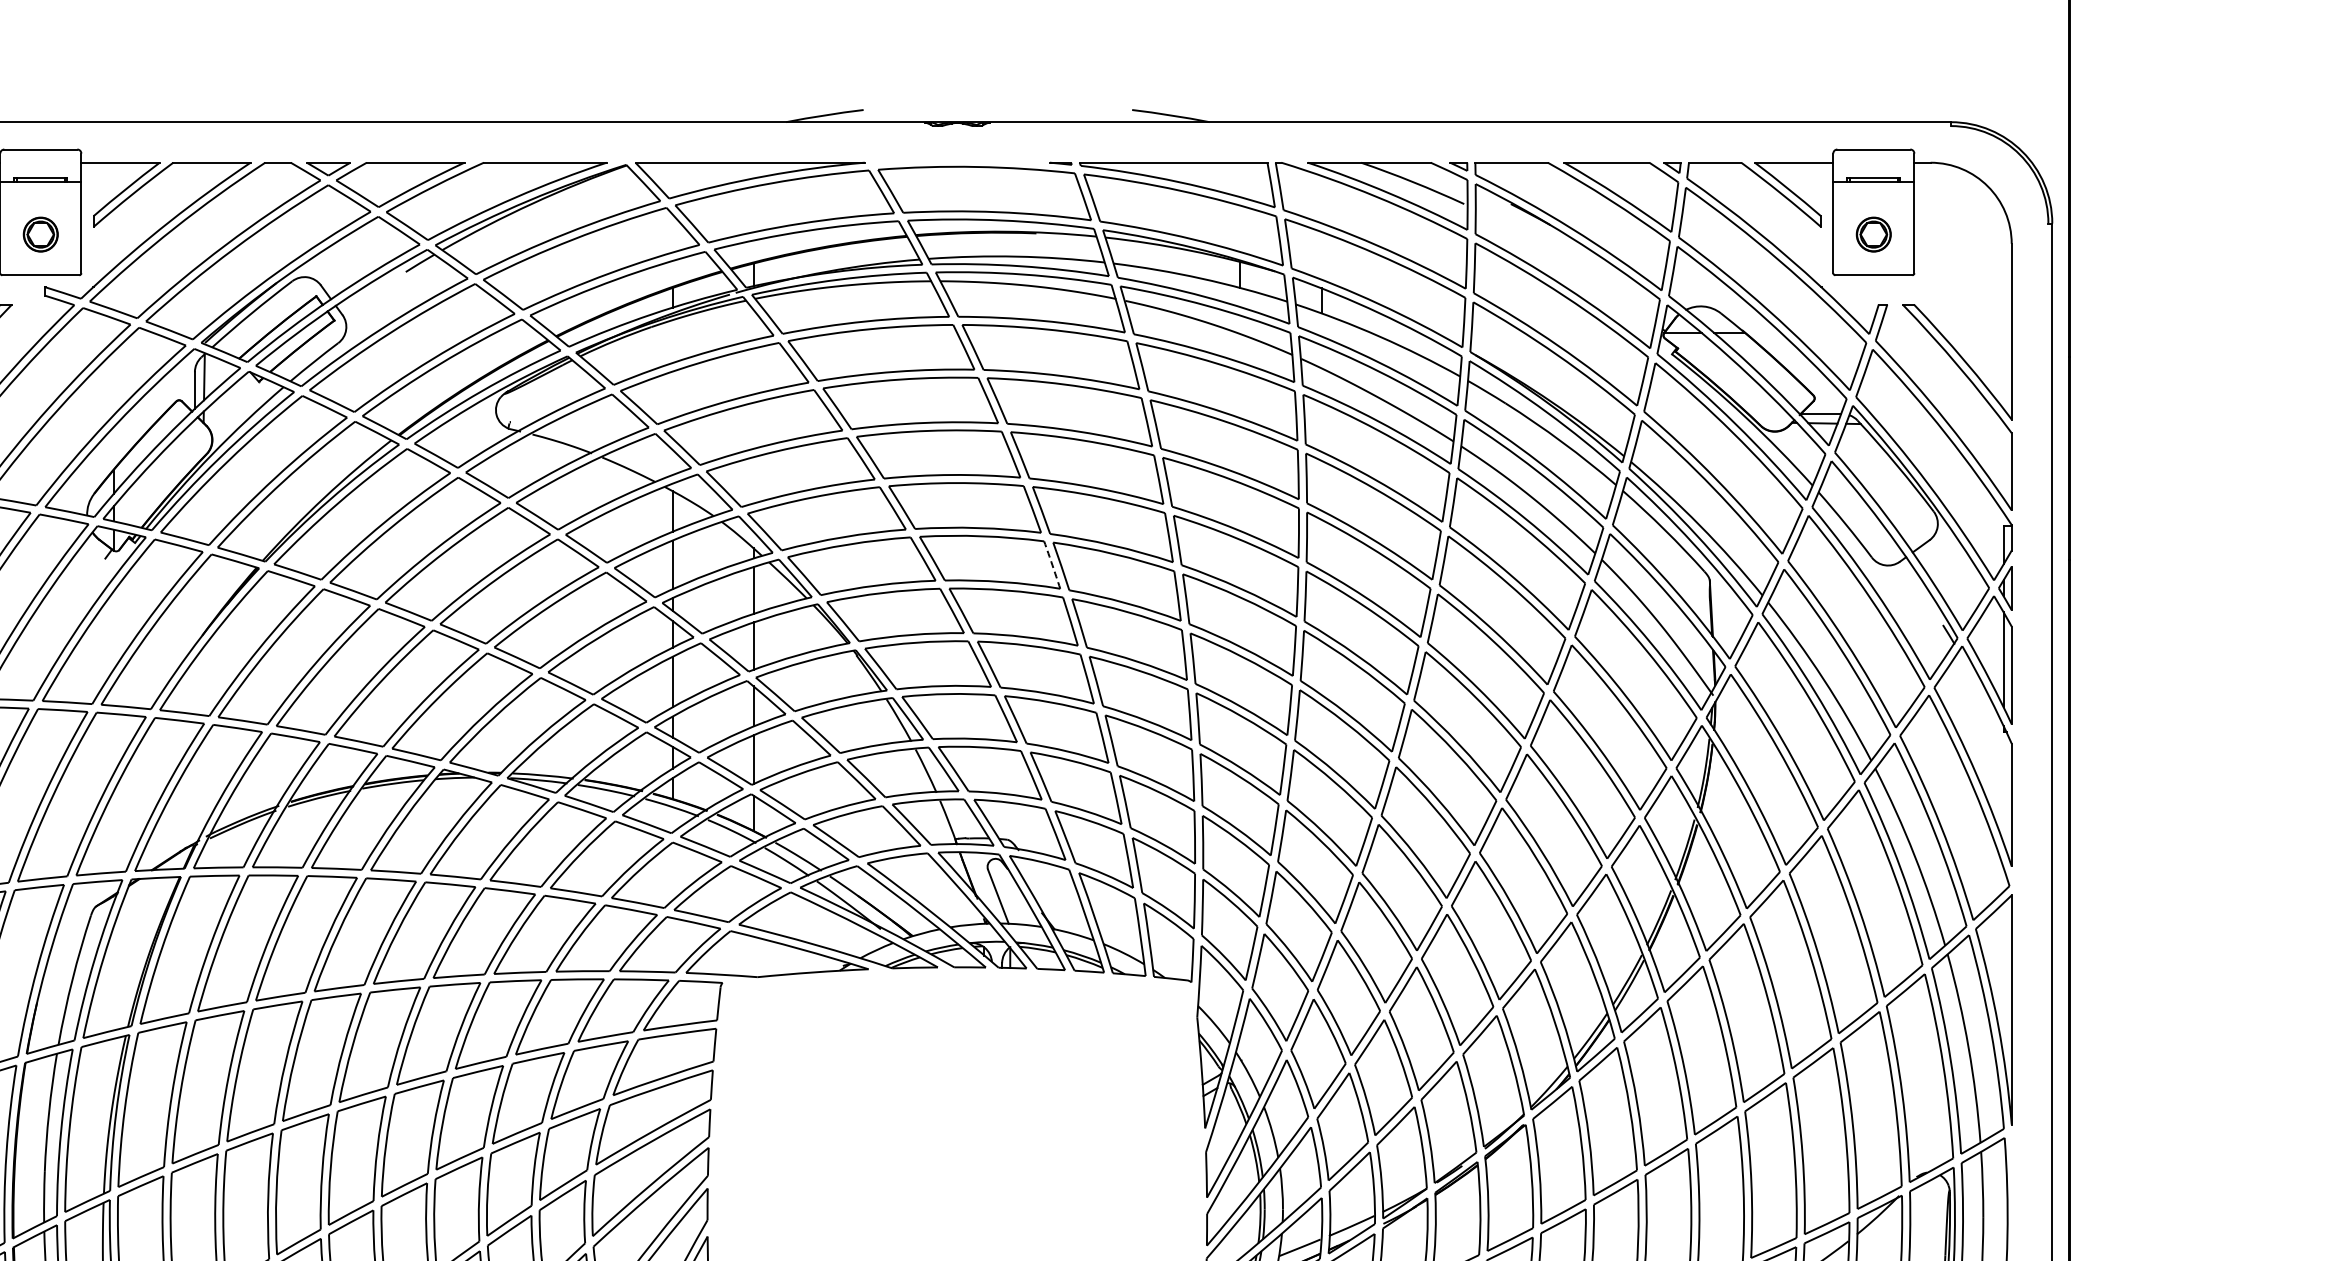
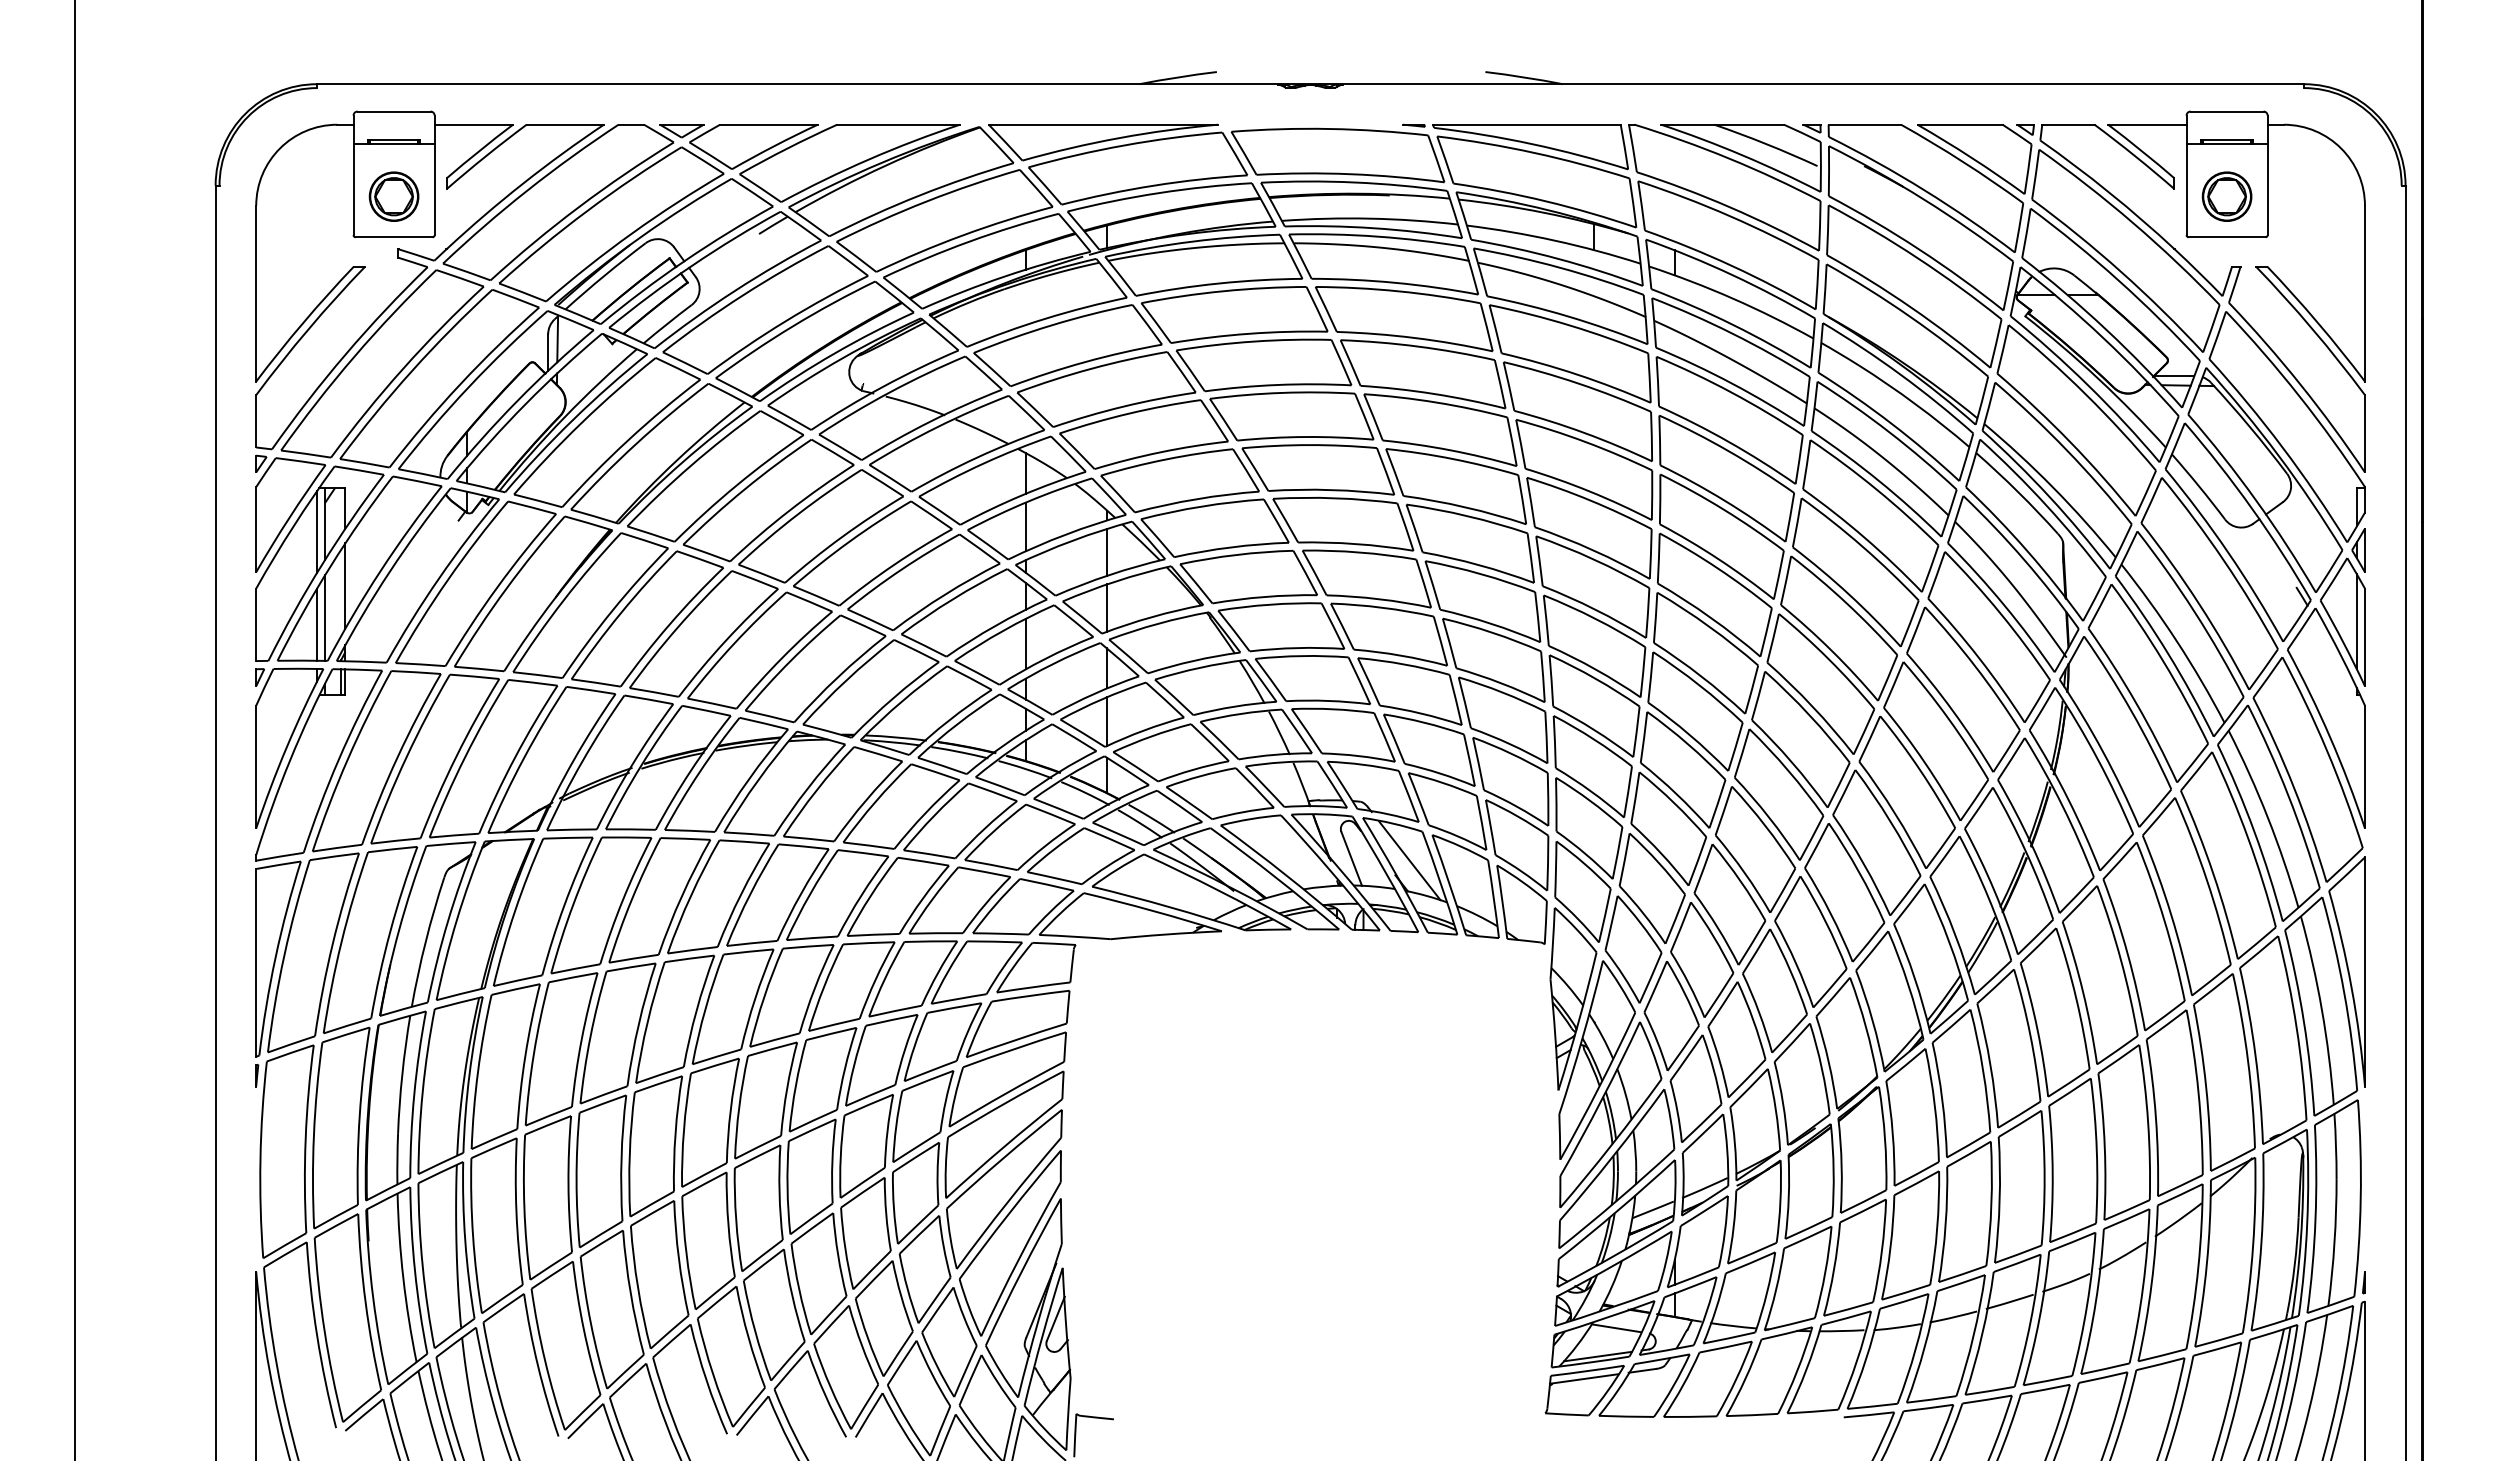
part: (40, 234) -> (393, 196), size x1.43
part: (1873, 234) -> (2226, 196), size x1.43
arc: (1052, 565) -> (1405, 527), dashed -> solid
line: (1056, 898) -> (1409, 860), added

